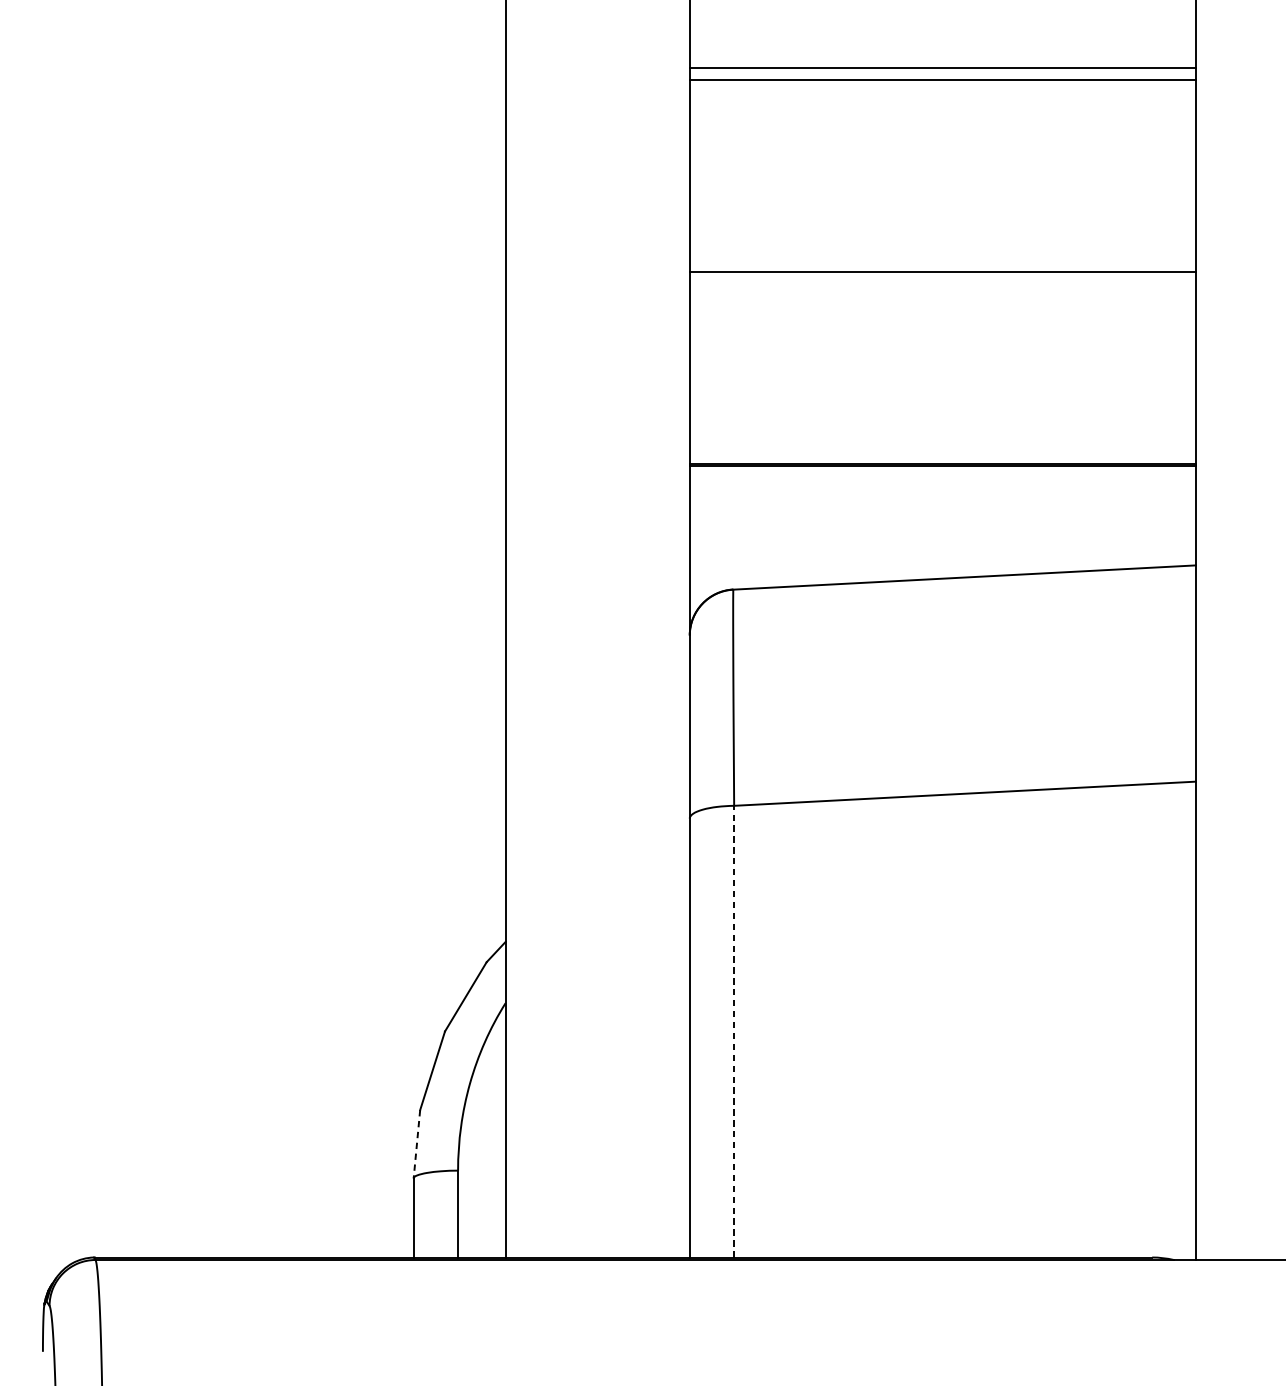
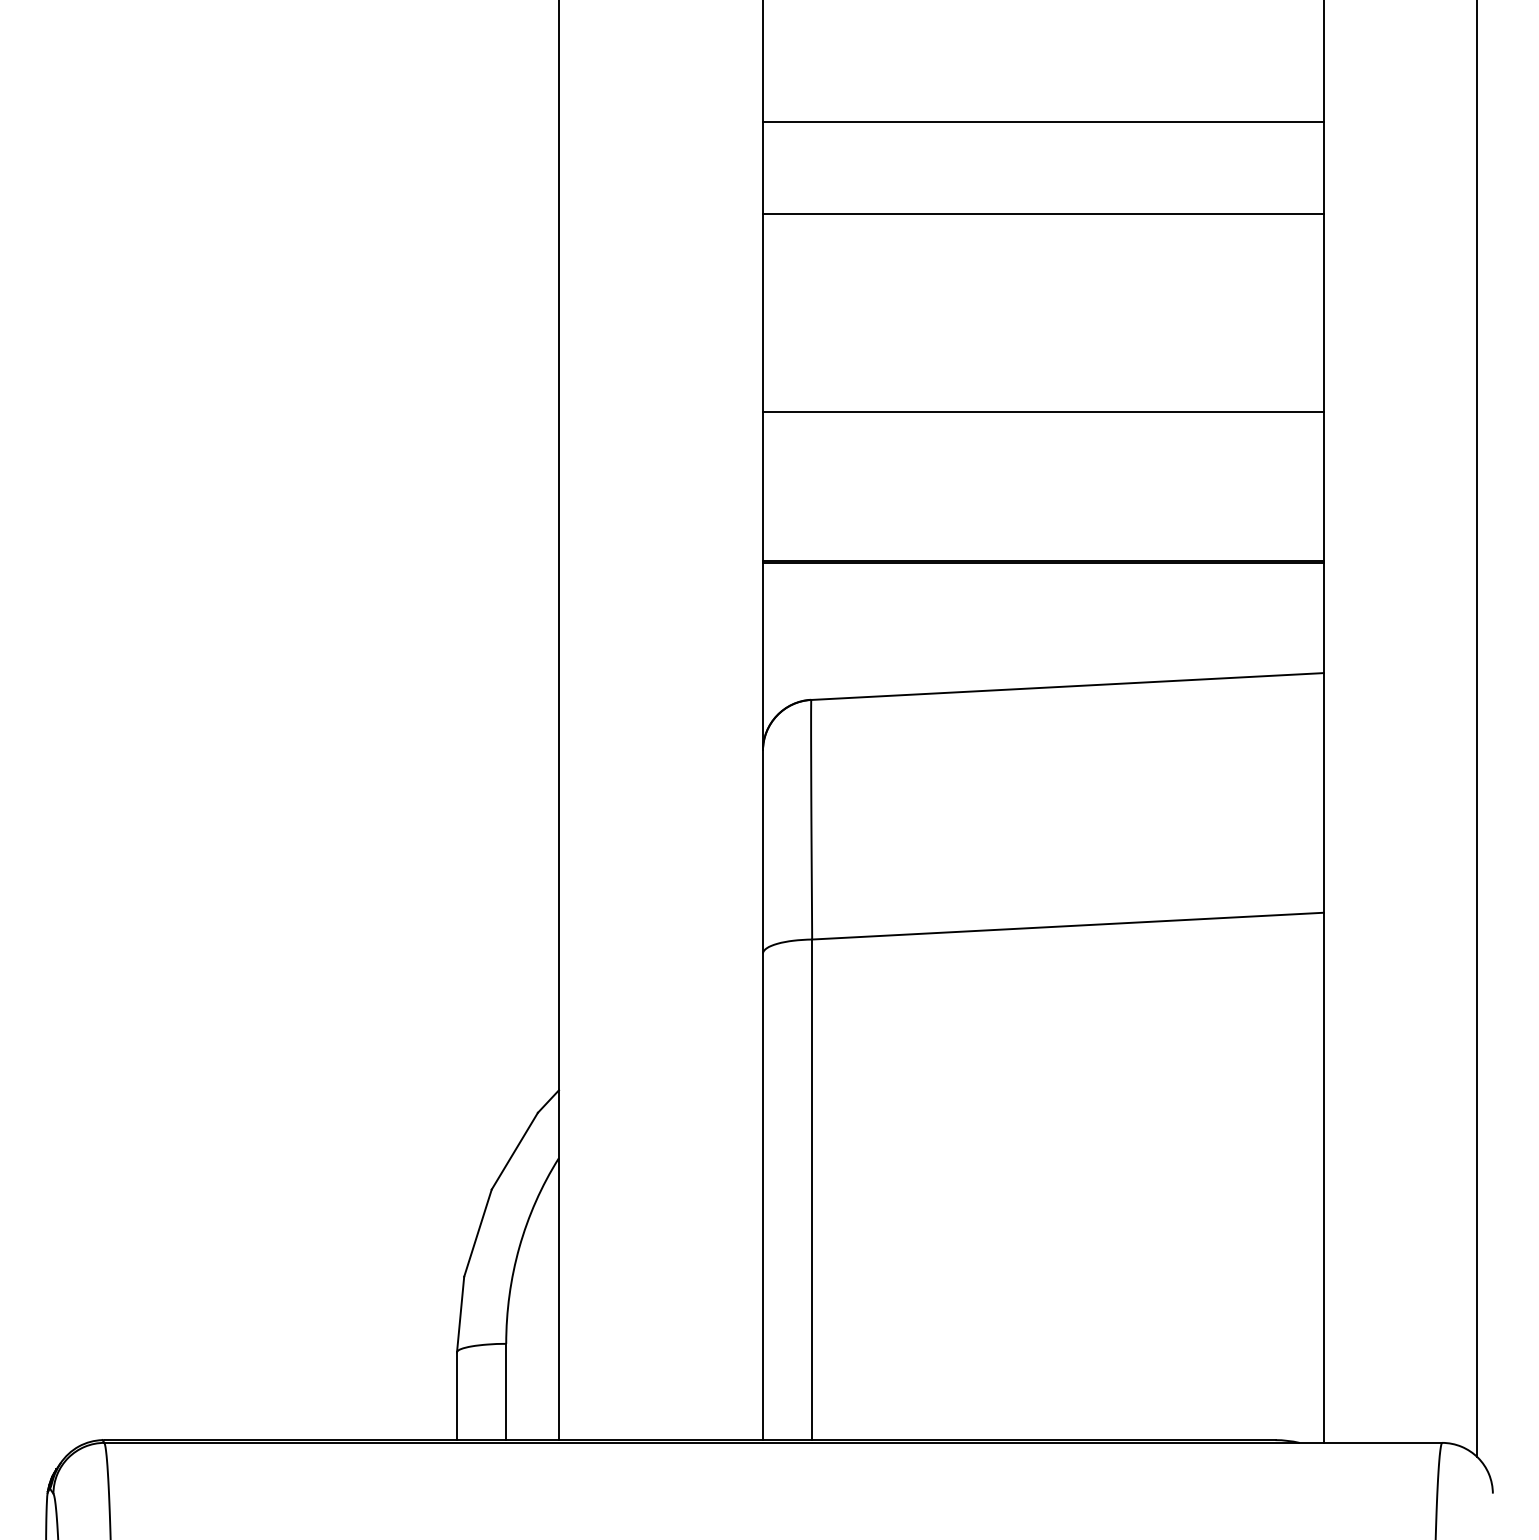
line: (941, 80) -> (1042, 214), moved
line: (941, 271) -> (1042, 411), moved
line: (734, 1031) -> (812, 1189), dashed -> solid
line: (416, 1145) -> (460, 1315), dashed -> solid

